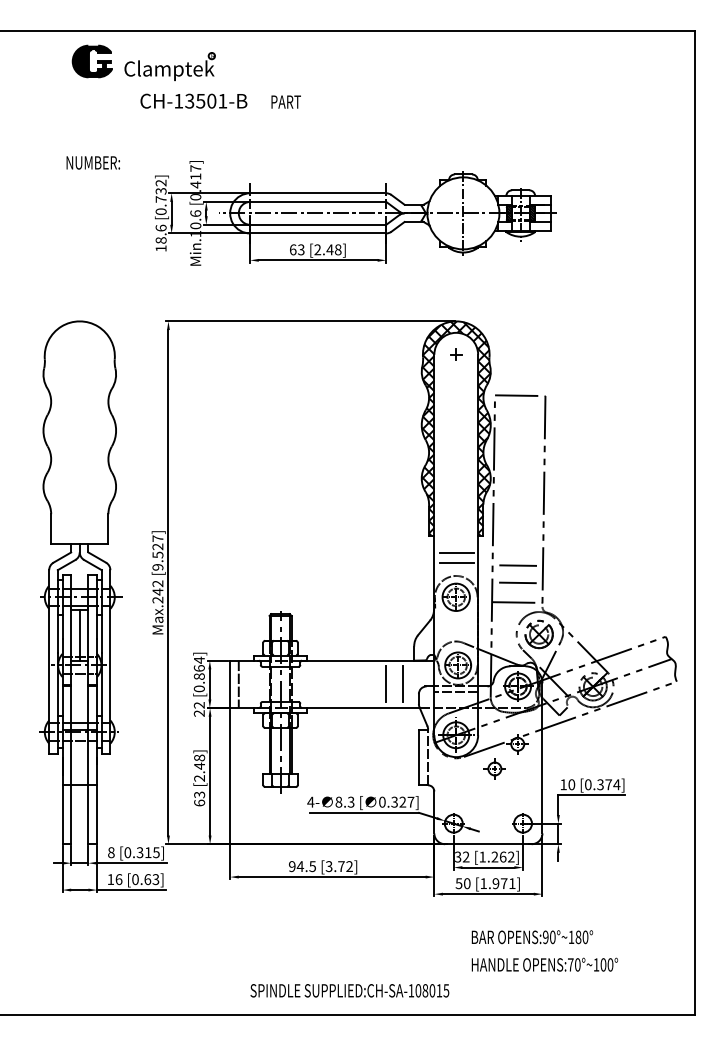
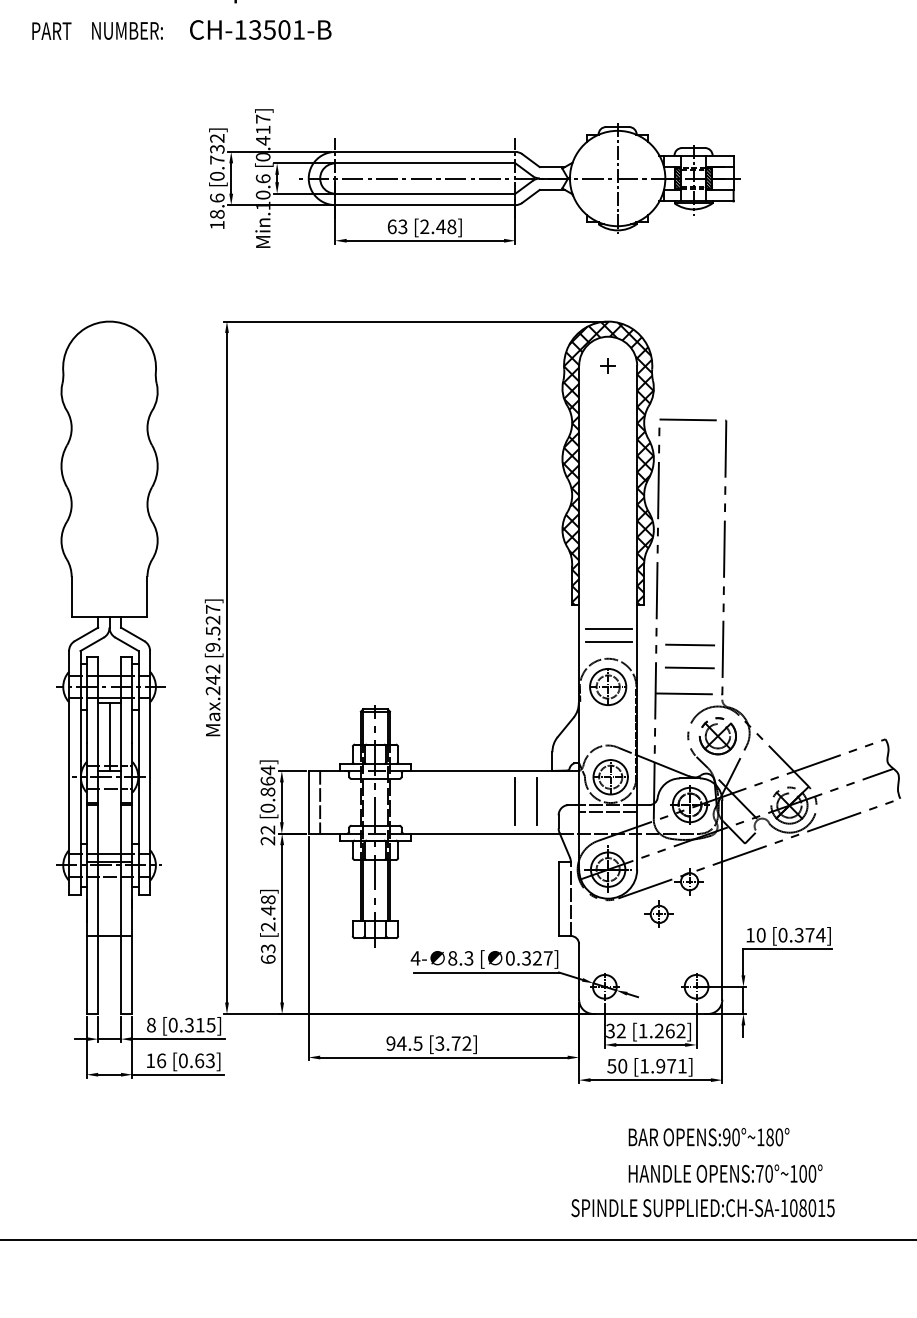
text: (285, 101) -> (50, 30), moved
text: (92, 162) -> (126, 30), moved
text: (349, 990) -> (702, 1207), moved

